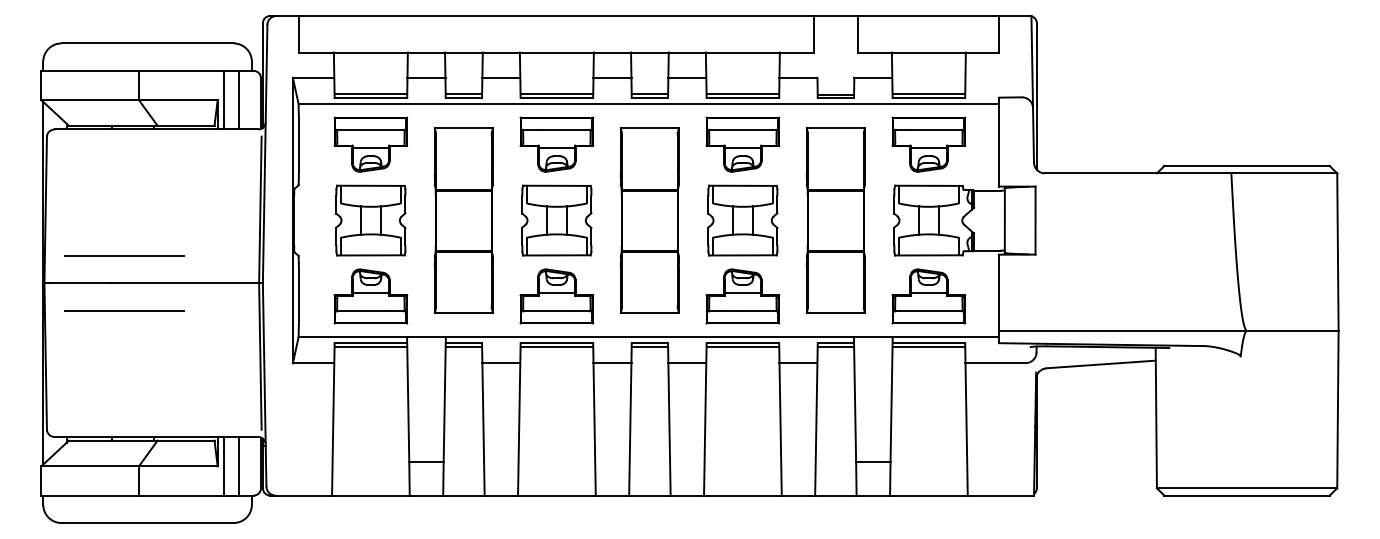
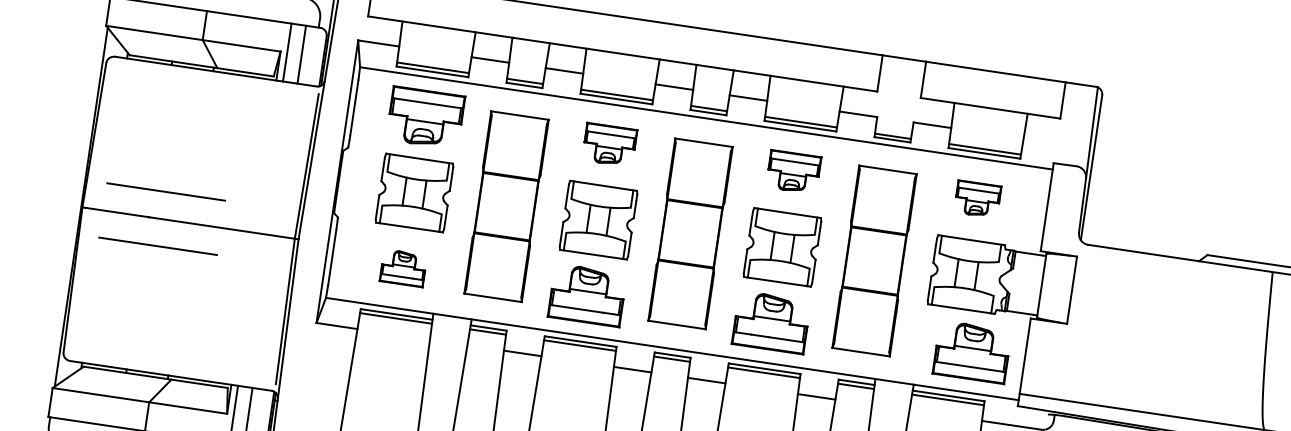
part: (556, 144) -> (609, 144), size x0.7
part: (742, 144) -> (793, 172), size x0.7
part: (928, 144) -> (977, 199), size x0.6
part: (370, 296) -> (403, 268), size x0.6
part: (928, 296) -> (971, 352), moved

